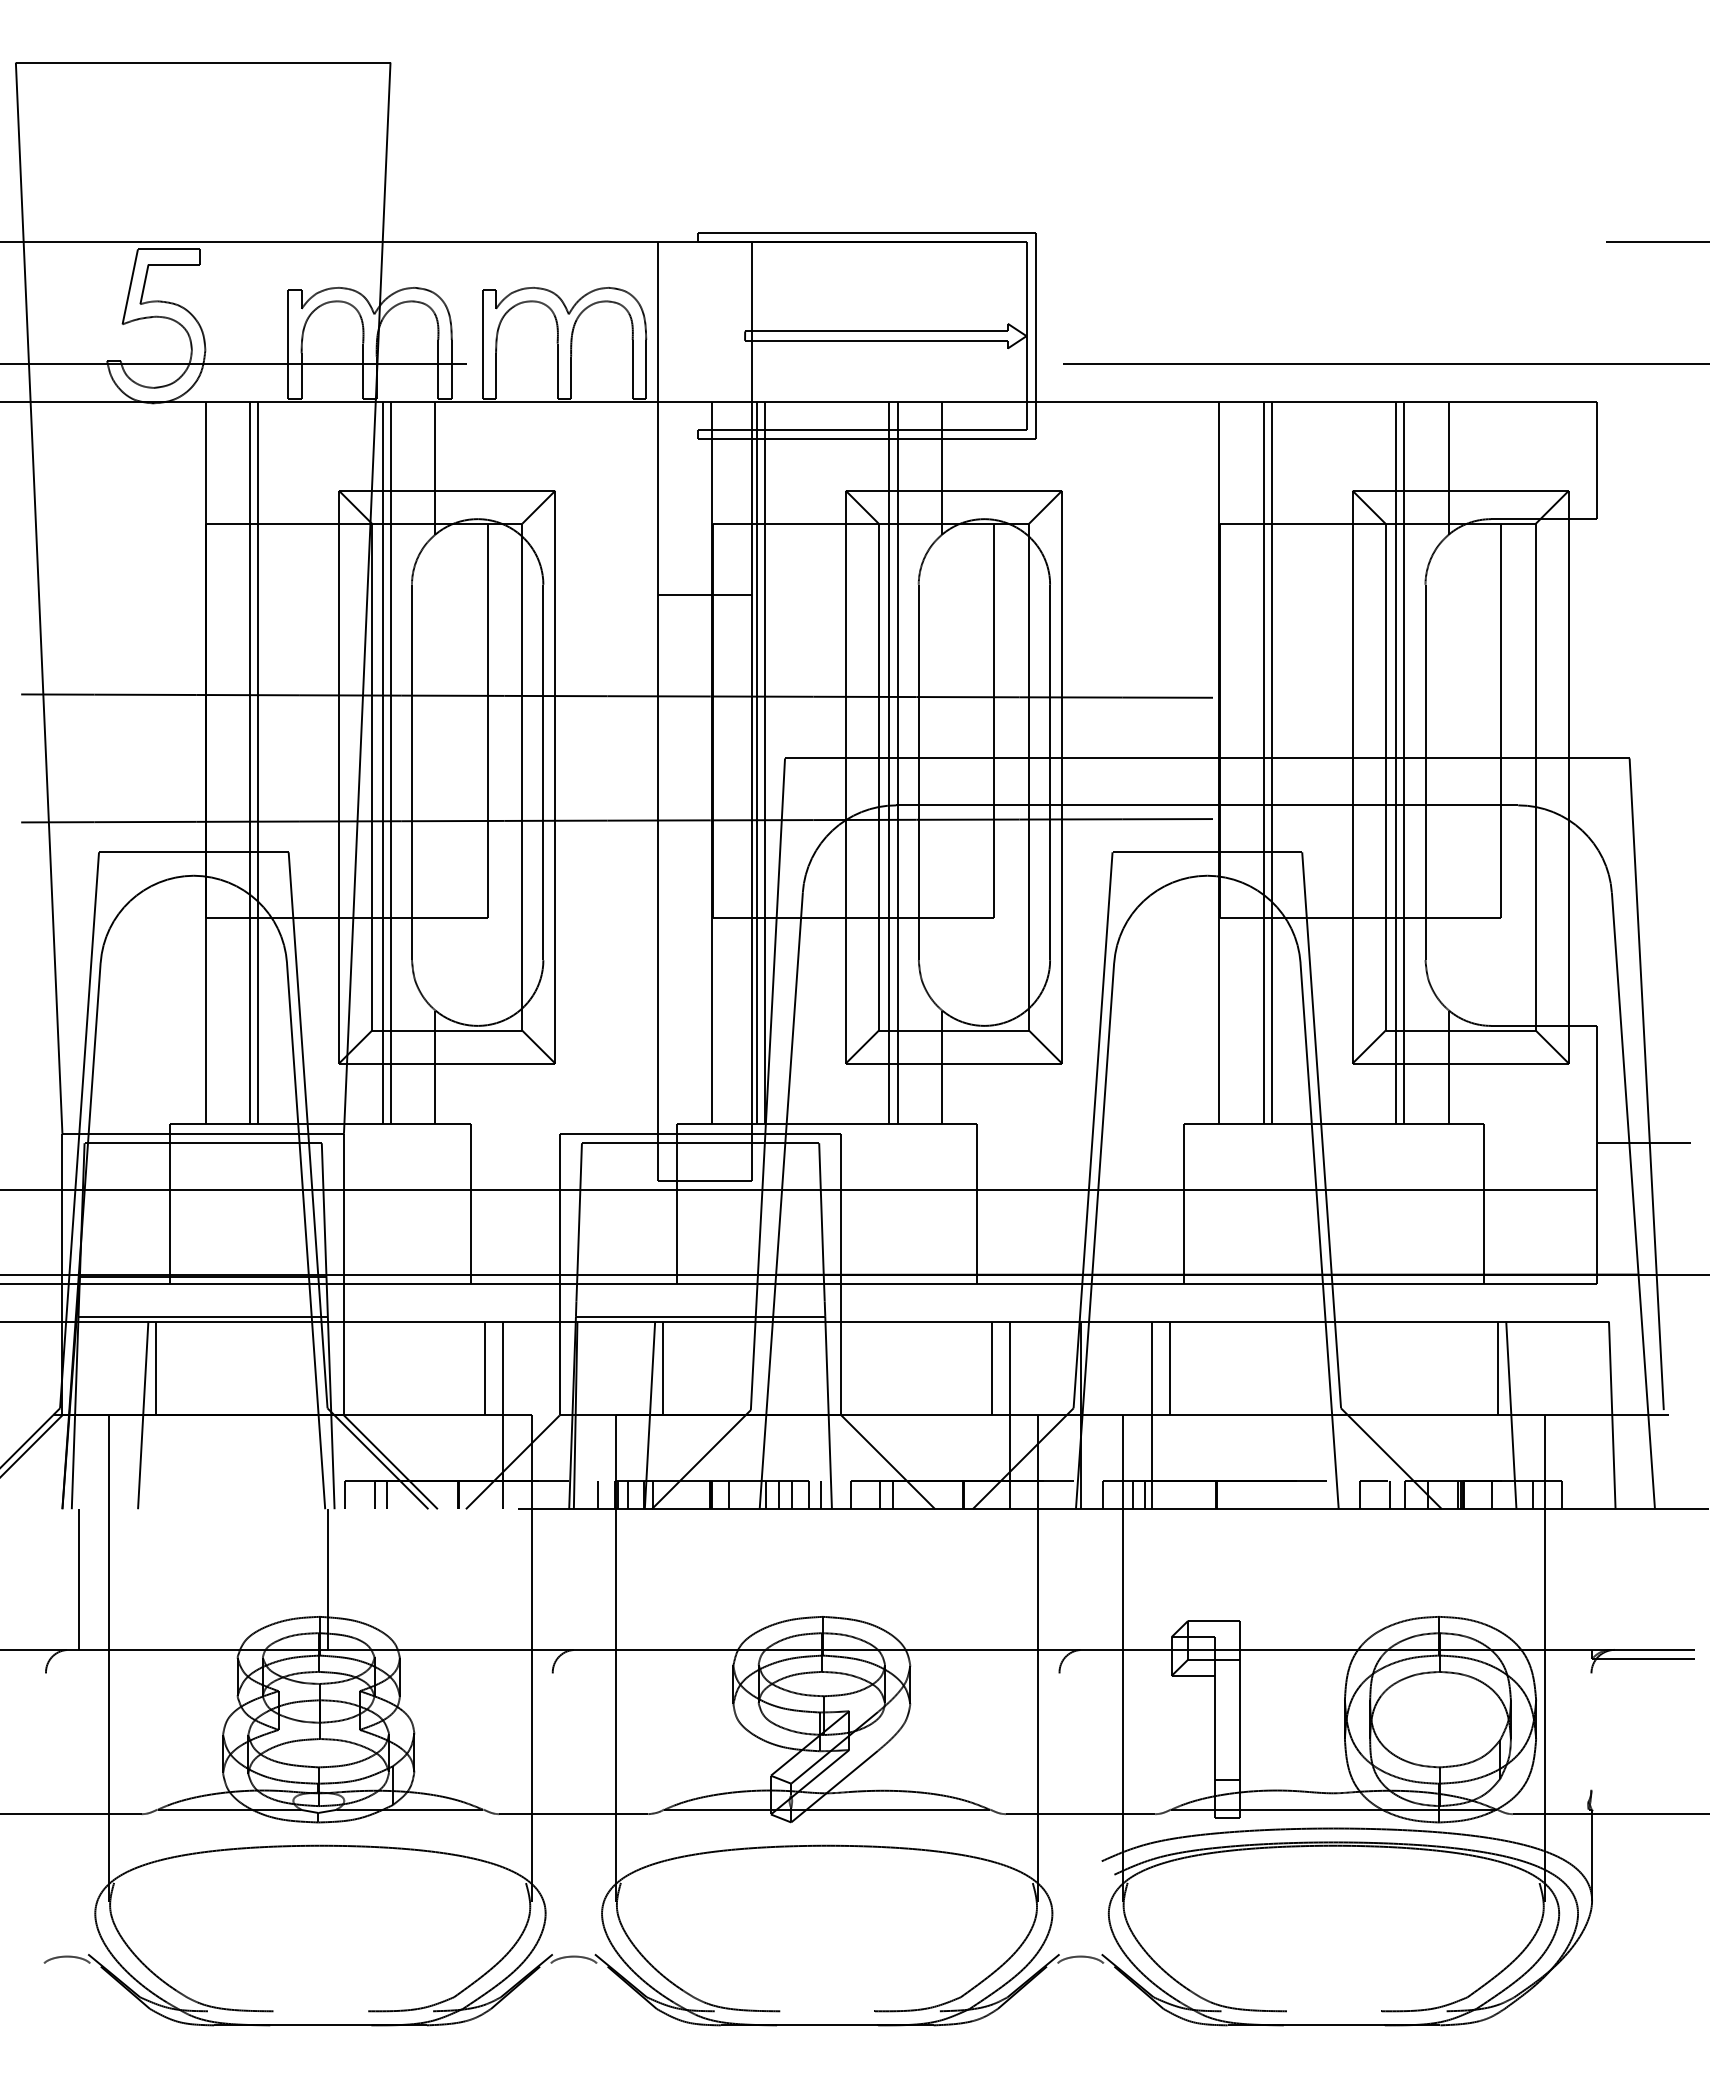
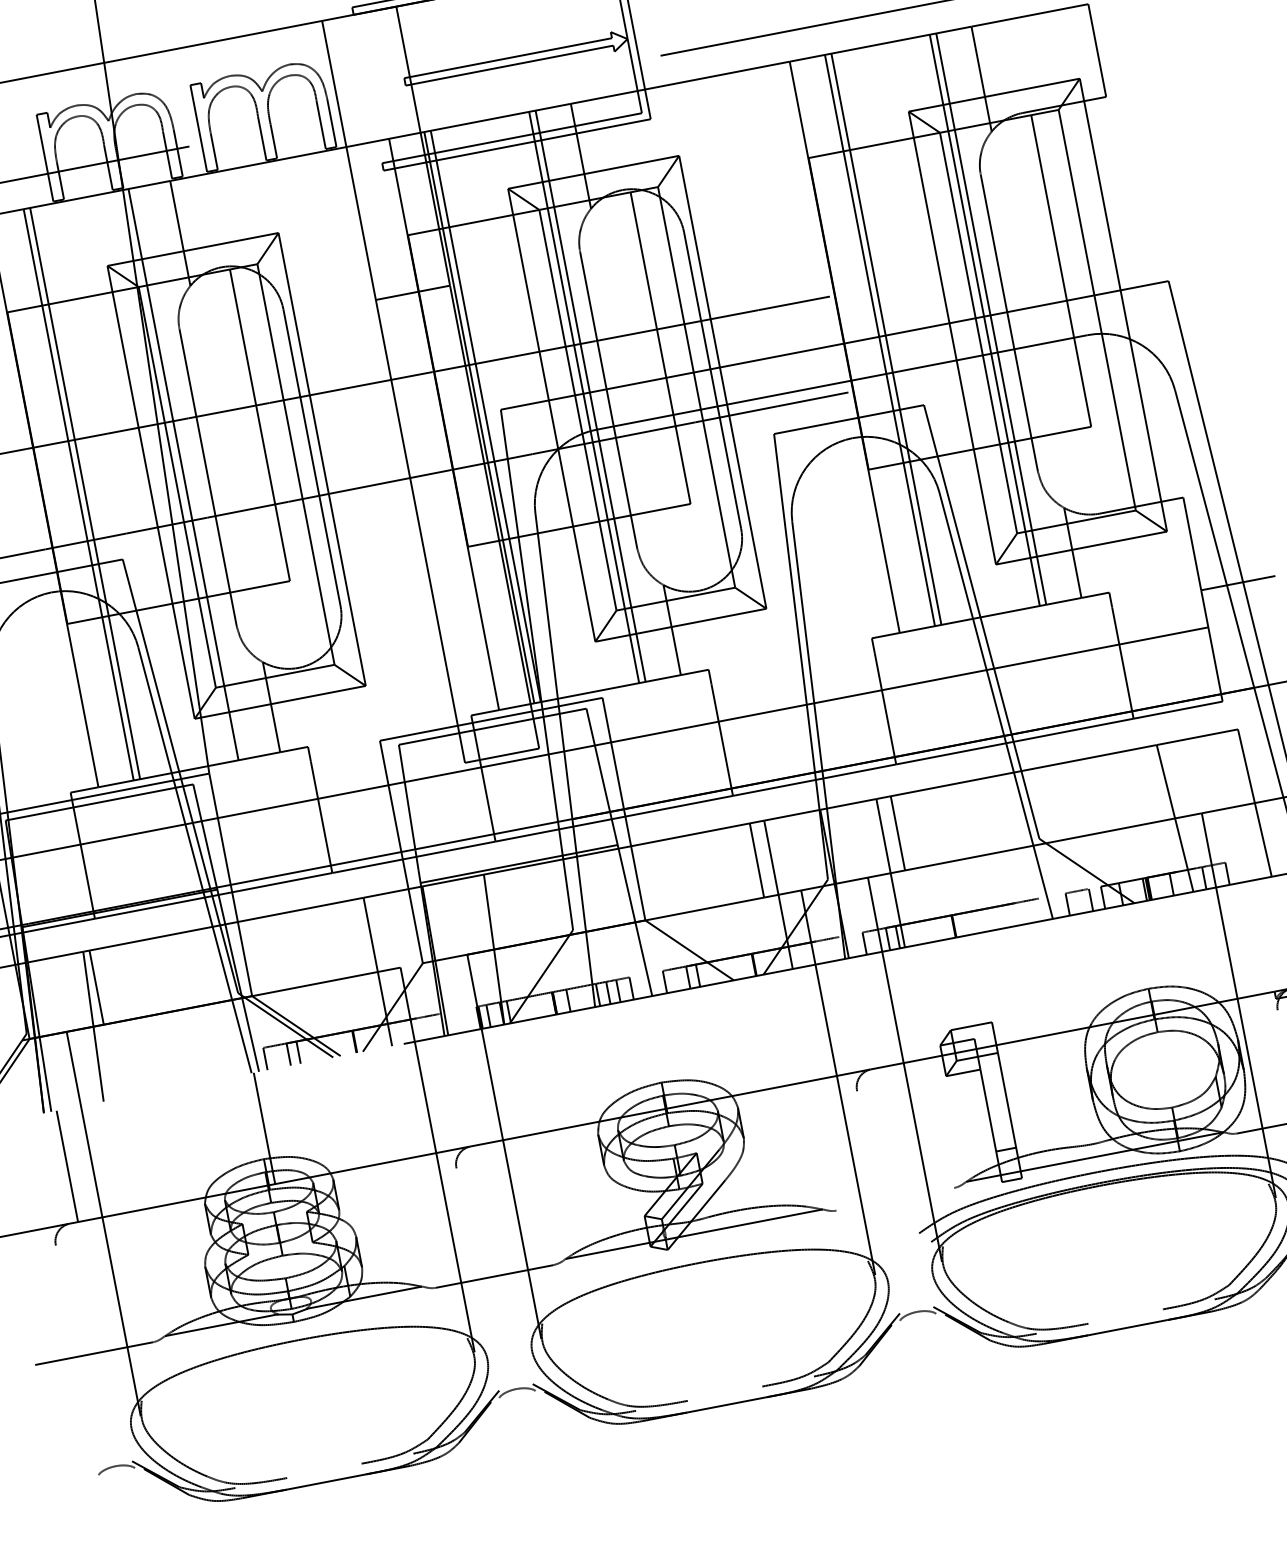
line: (390, 762) -> (189, 472), removed
line: (202, 1316) -> (125, 939), removed
line: (484, 1368) -> (356, 937), removed
line: (663, 1368) -> (497, 910), removed
line: (1498, 1368) -> (1157, 783), removed
line: (598, 1495) -> (465, 1020), removed
line: (821, 1495) -> (641, 986), removed
line: (1080, 1814) -> (895, 1199), removed

